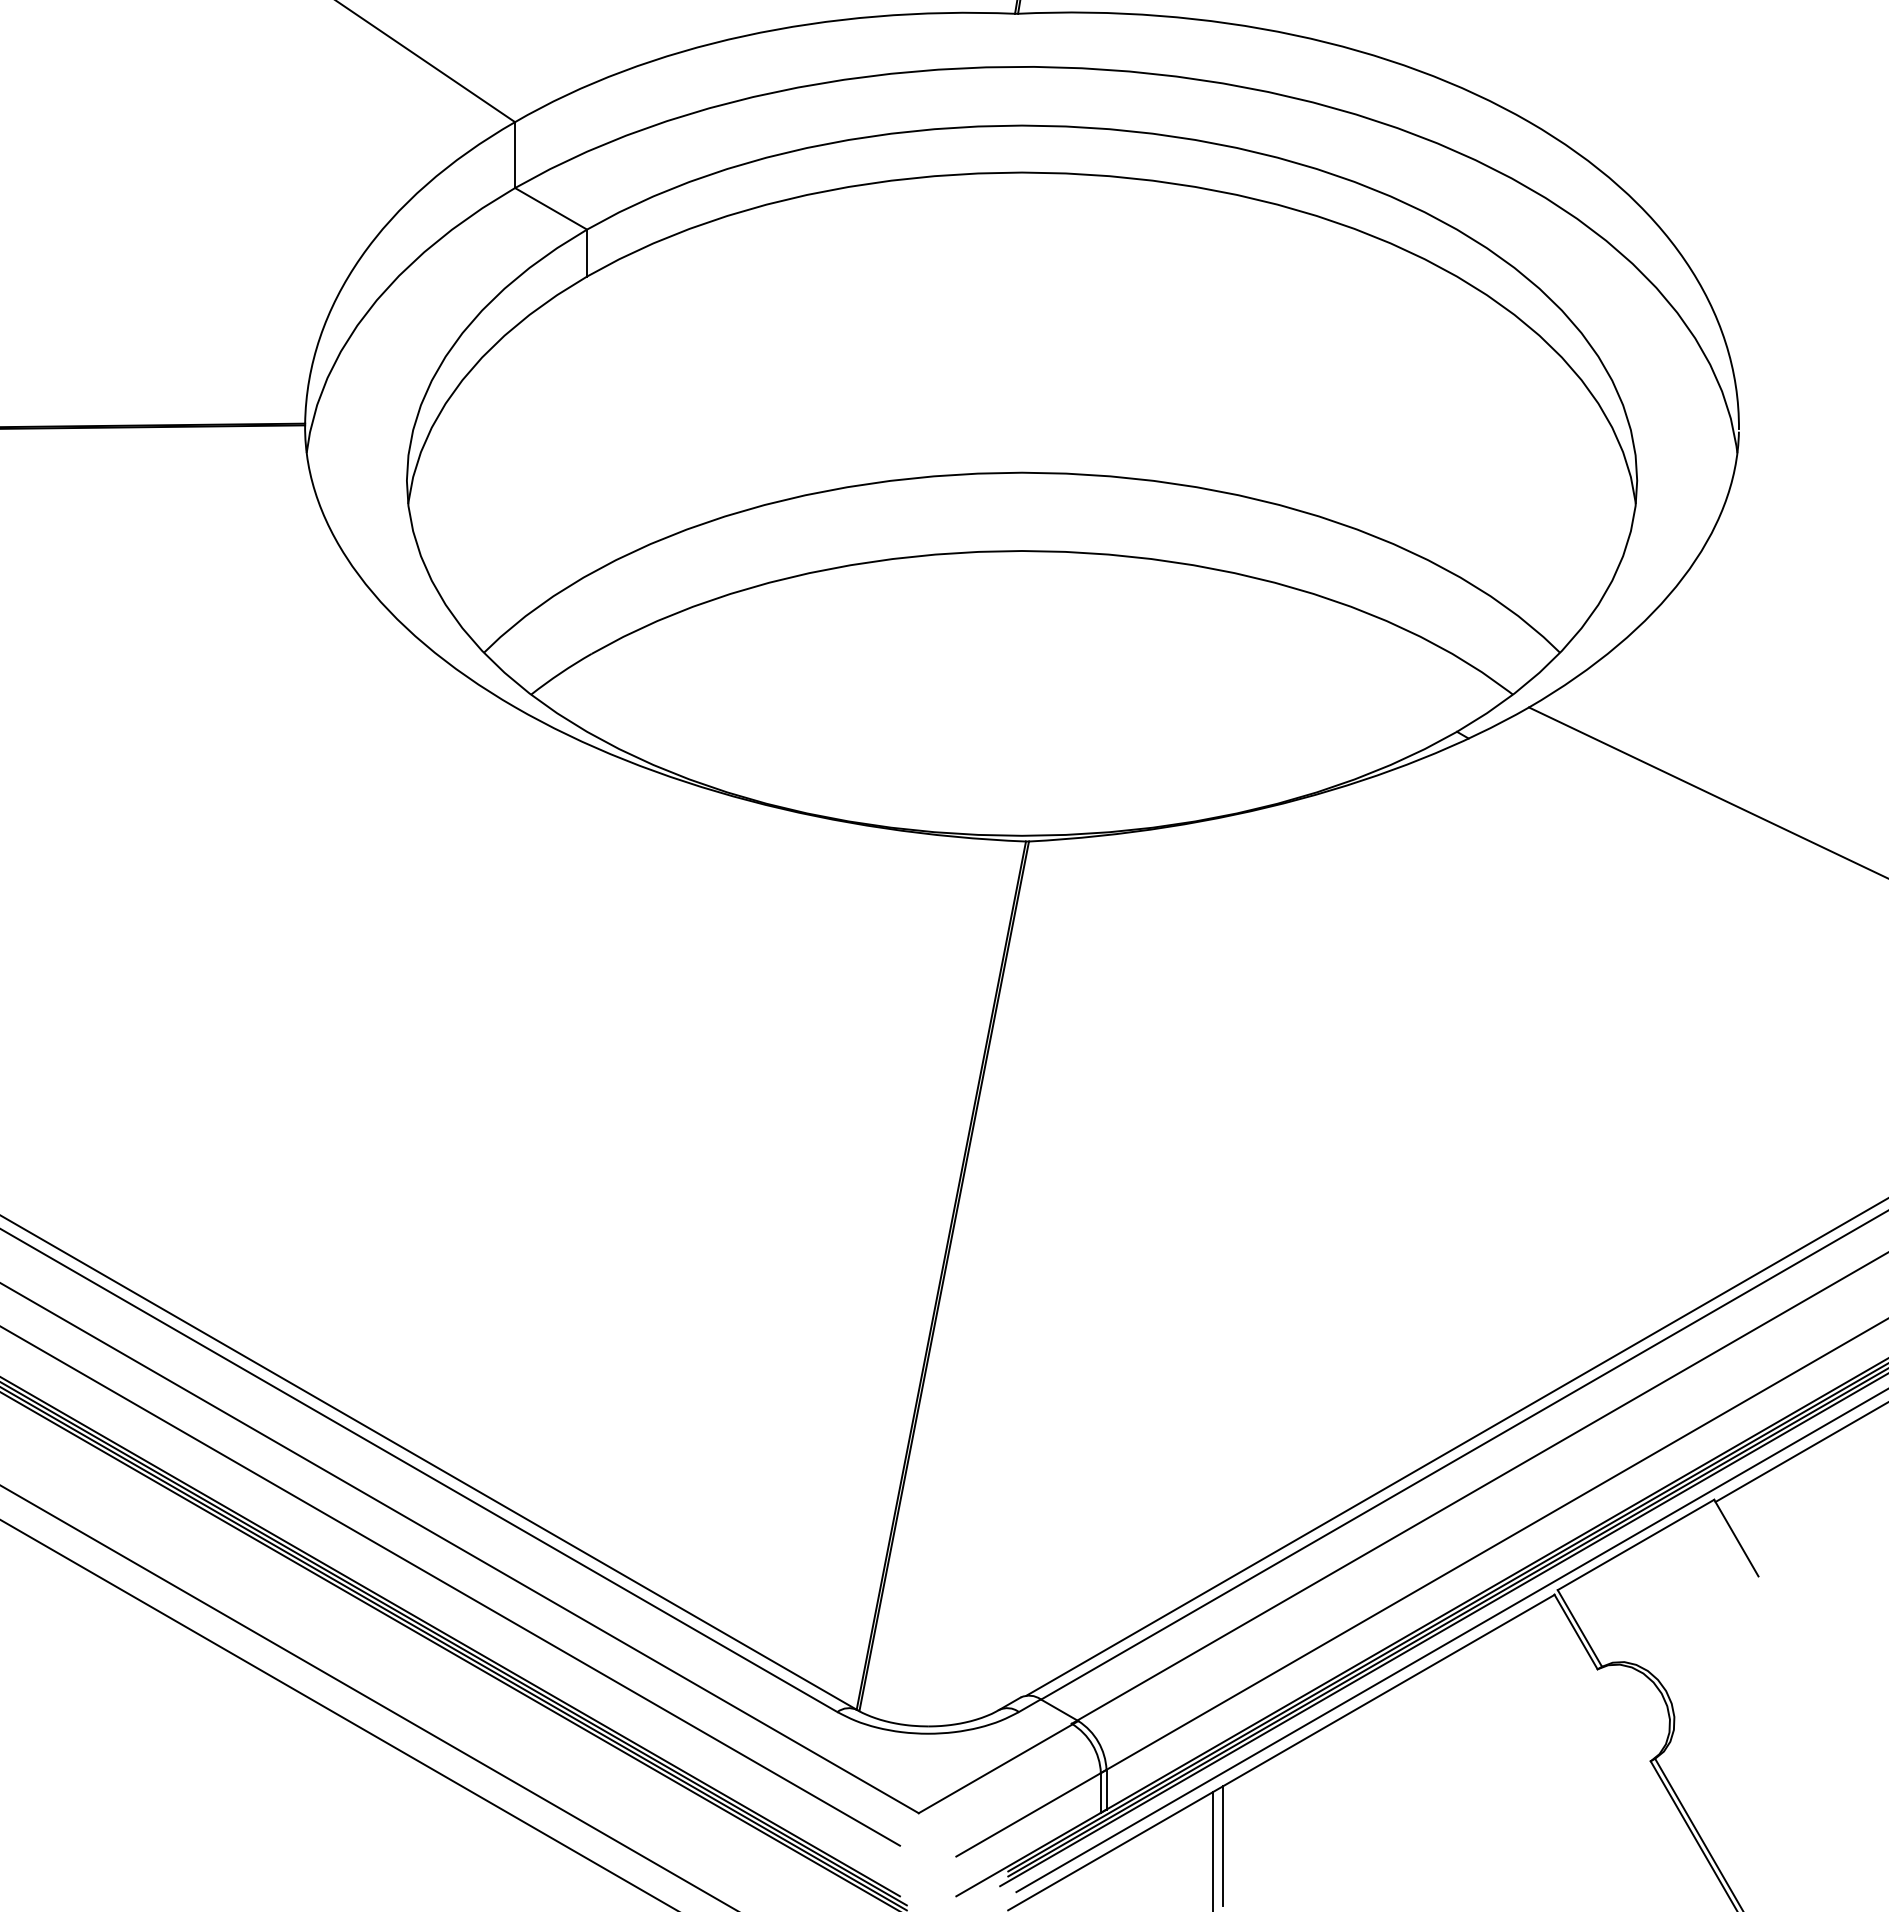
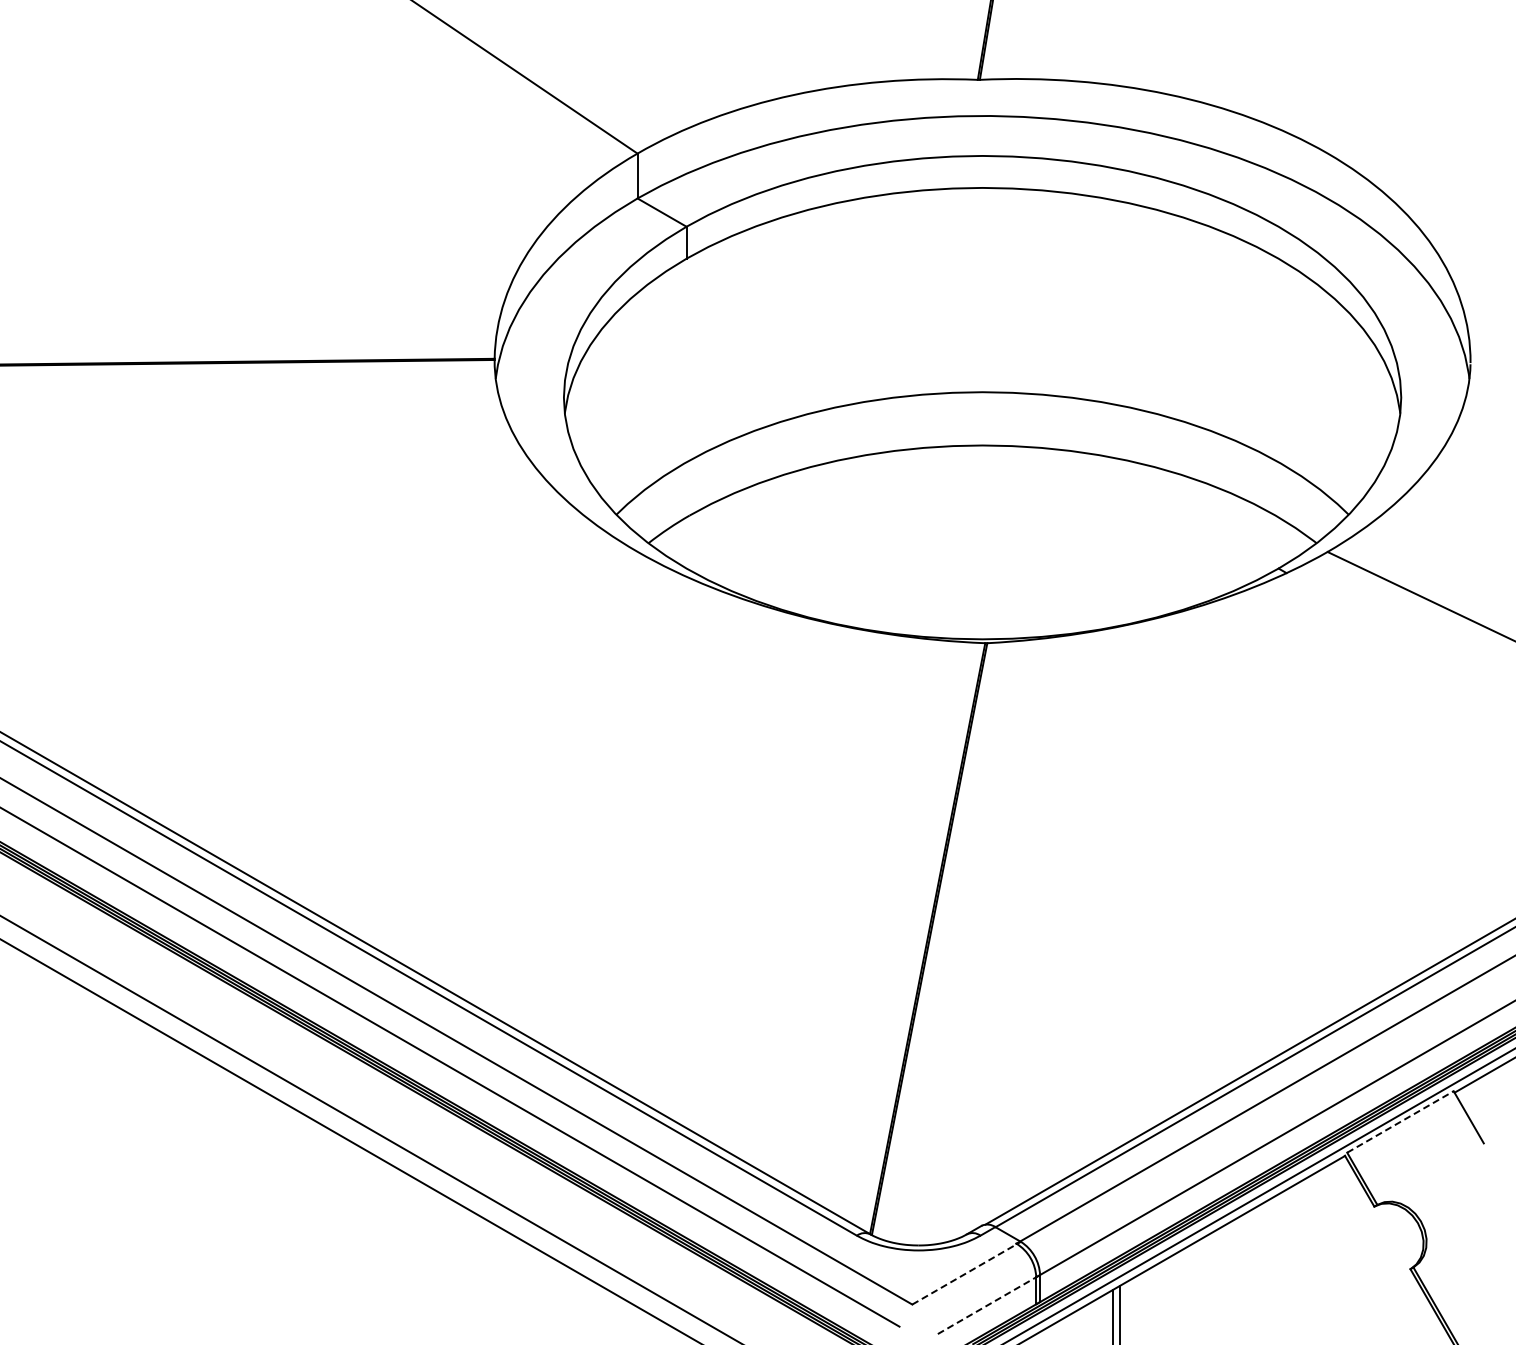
line: (1636, 1544) -> (1400, 1121), solid -> dashed
line: (998, 1767) -> (966, 1273), solid -> dashed
line: (1032, 1813) -> (989, 1304), solid -> dashed

